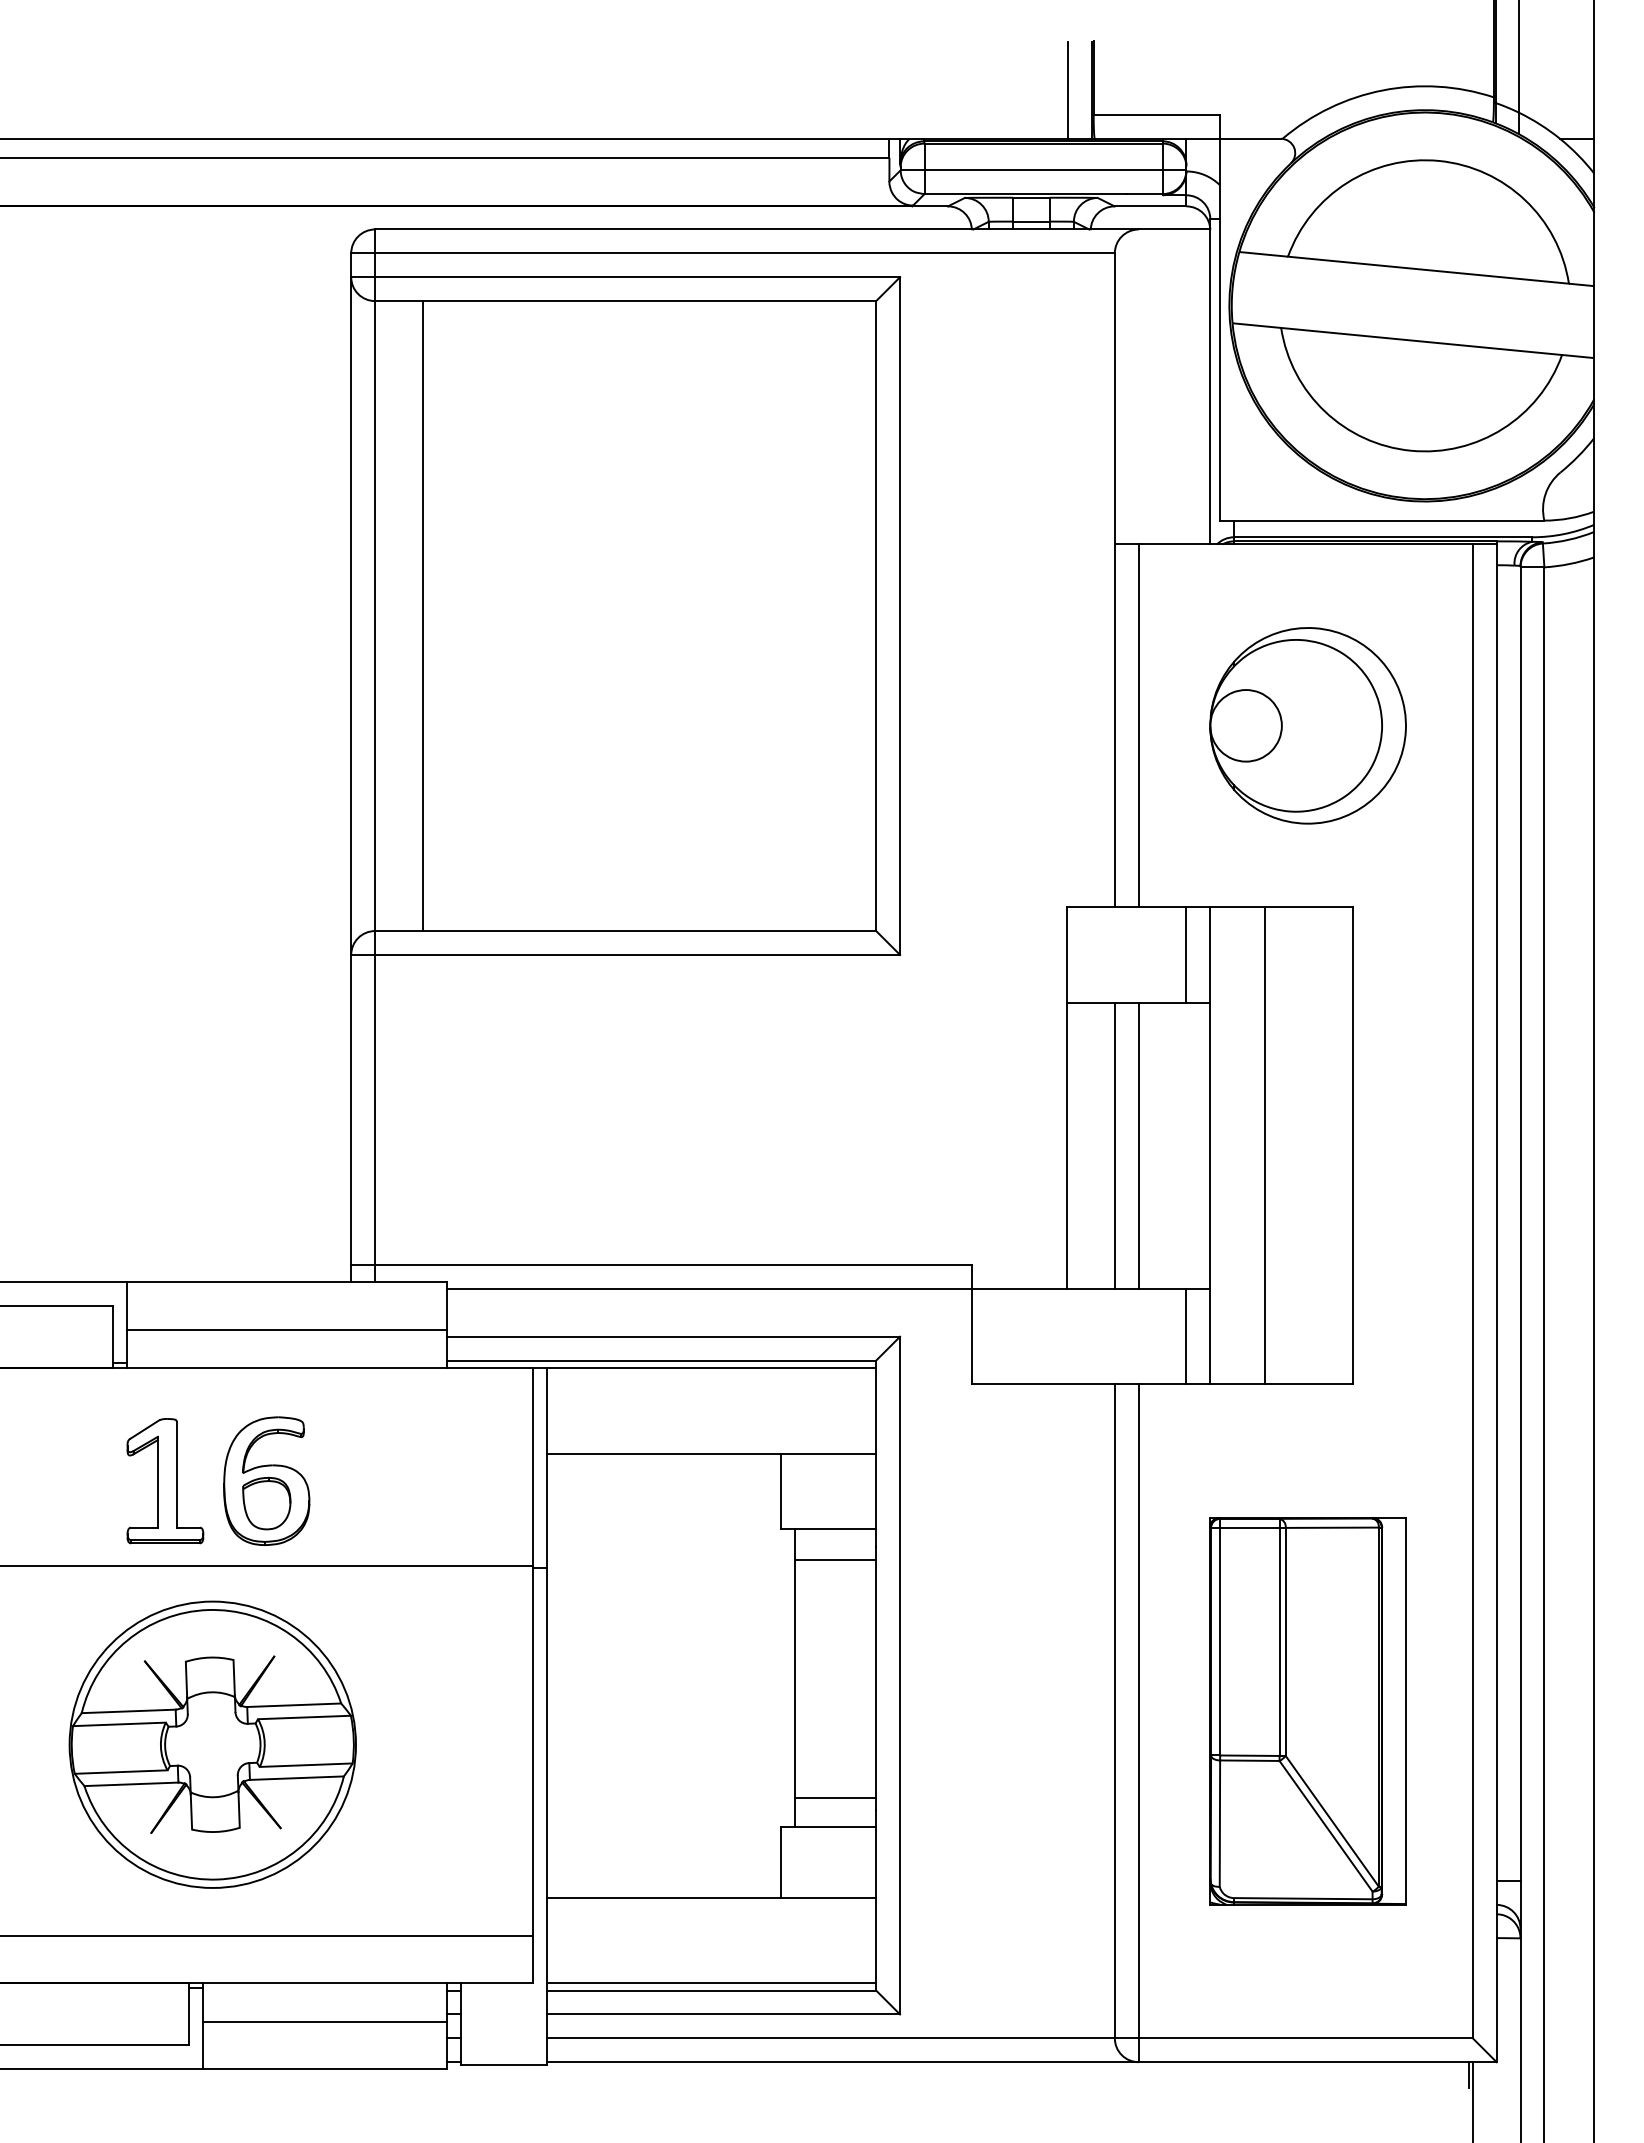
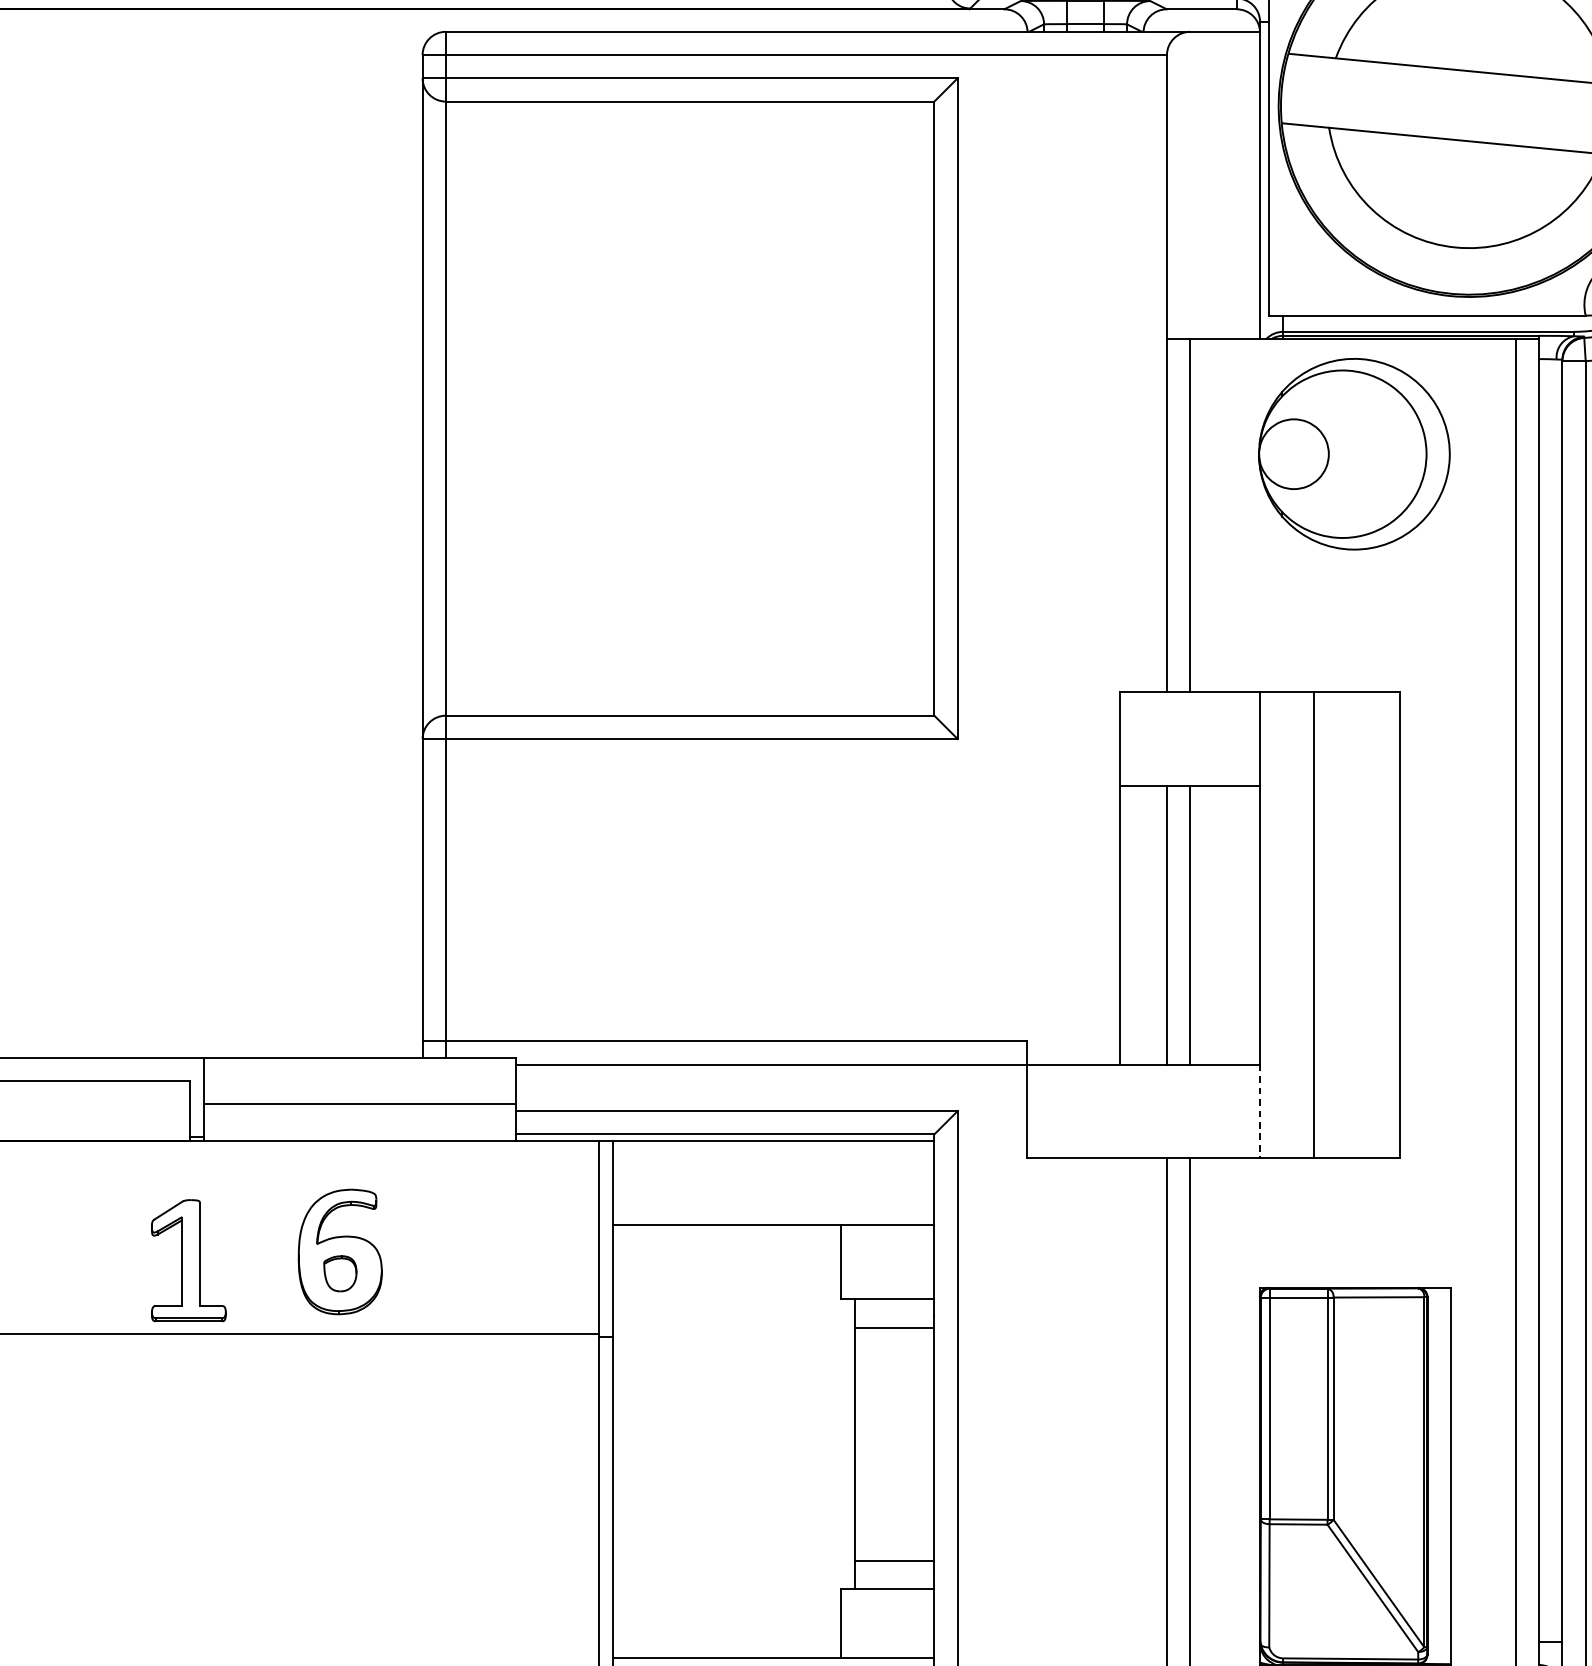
line: (422, 616) -> (492, 409), removed
part: (1307, 725) -> (1353, 453), moved
line: (1186, 954) -> (1236, 738), removed
line: (1186, 1336) -> (1236, 1110), removed
line: (1210, 1336) -> (1260, 1110), solid -> dashed
part: (165, 1481) -> (188, 1261), moved
part: (266, 1503) -> (340, 1273), size x0.7
part: (212, 1744) -> (287, 1508), removed

